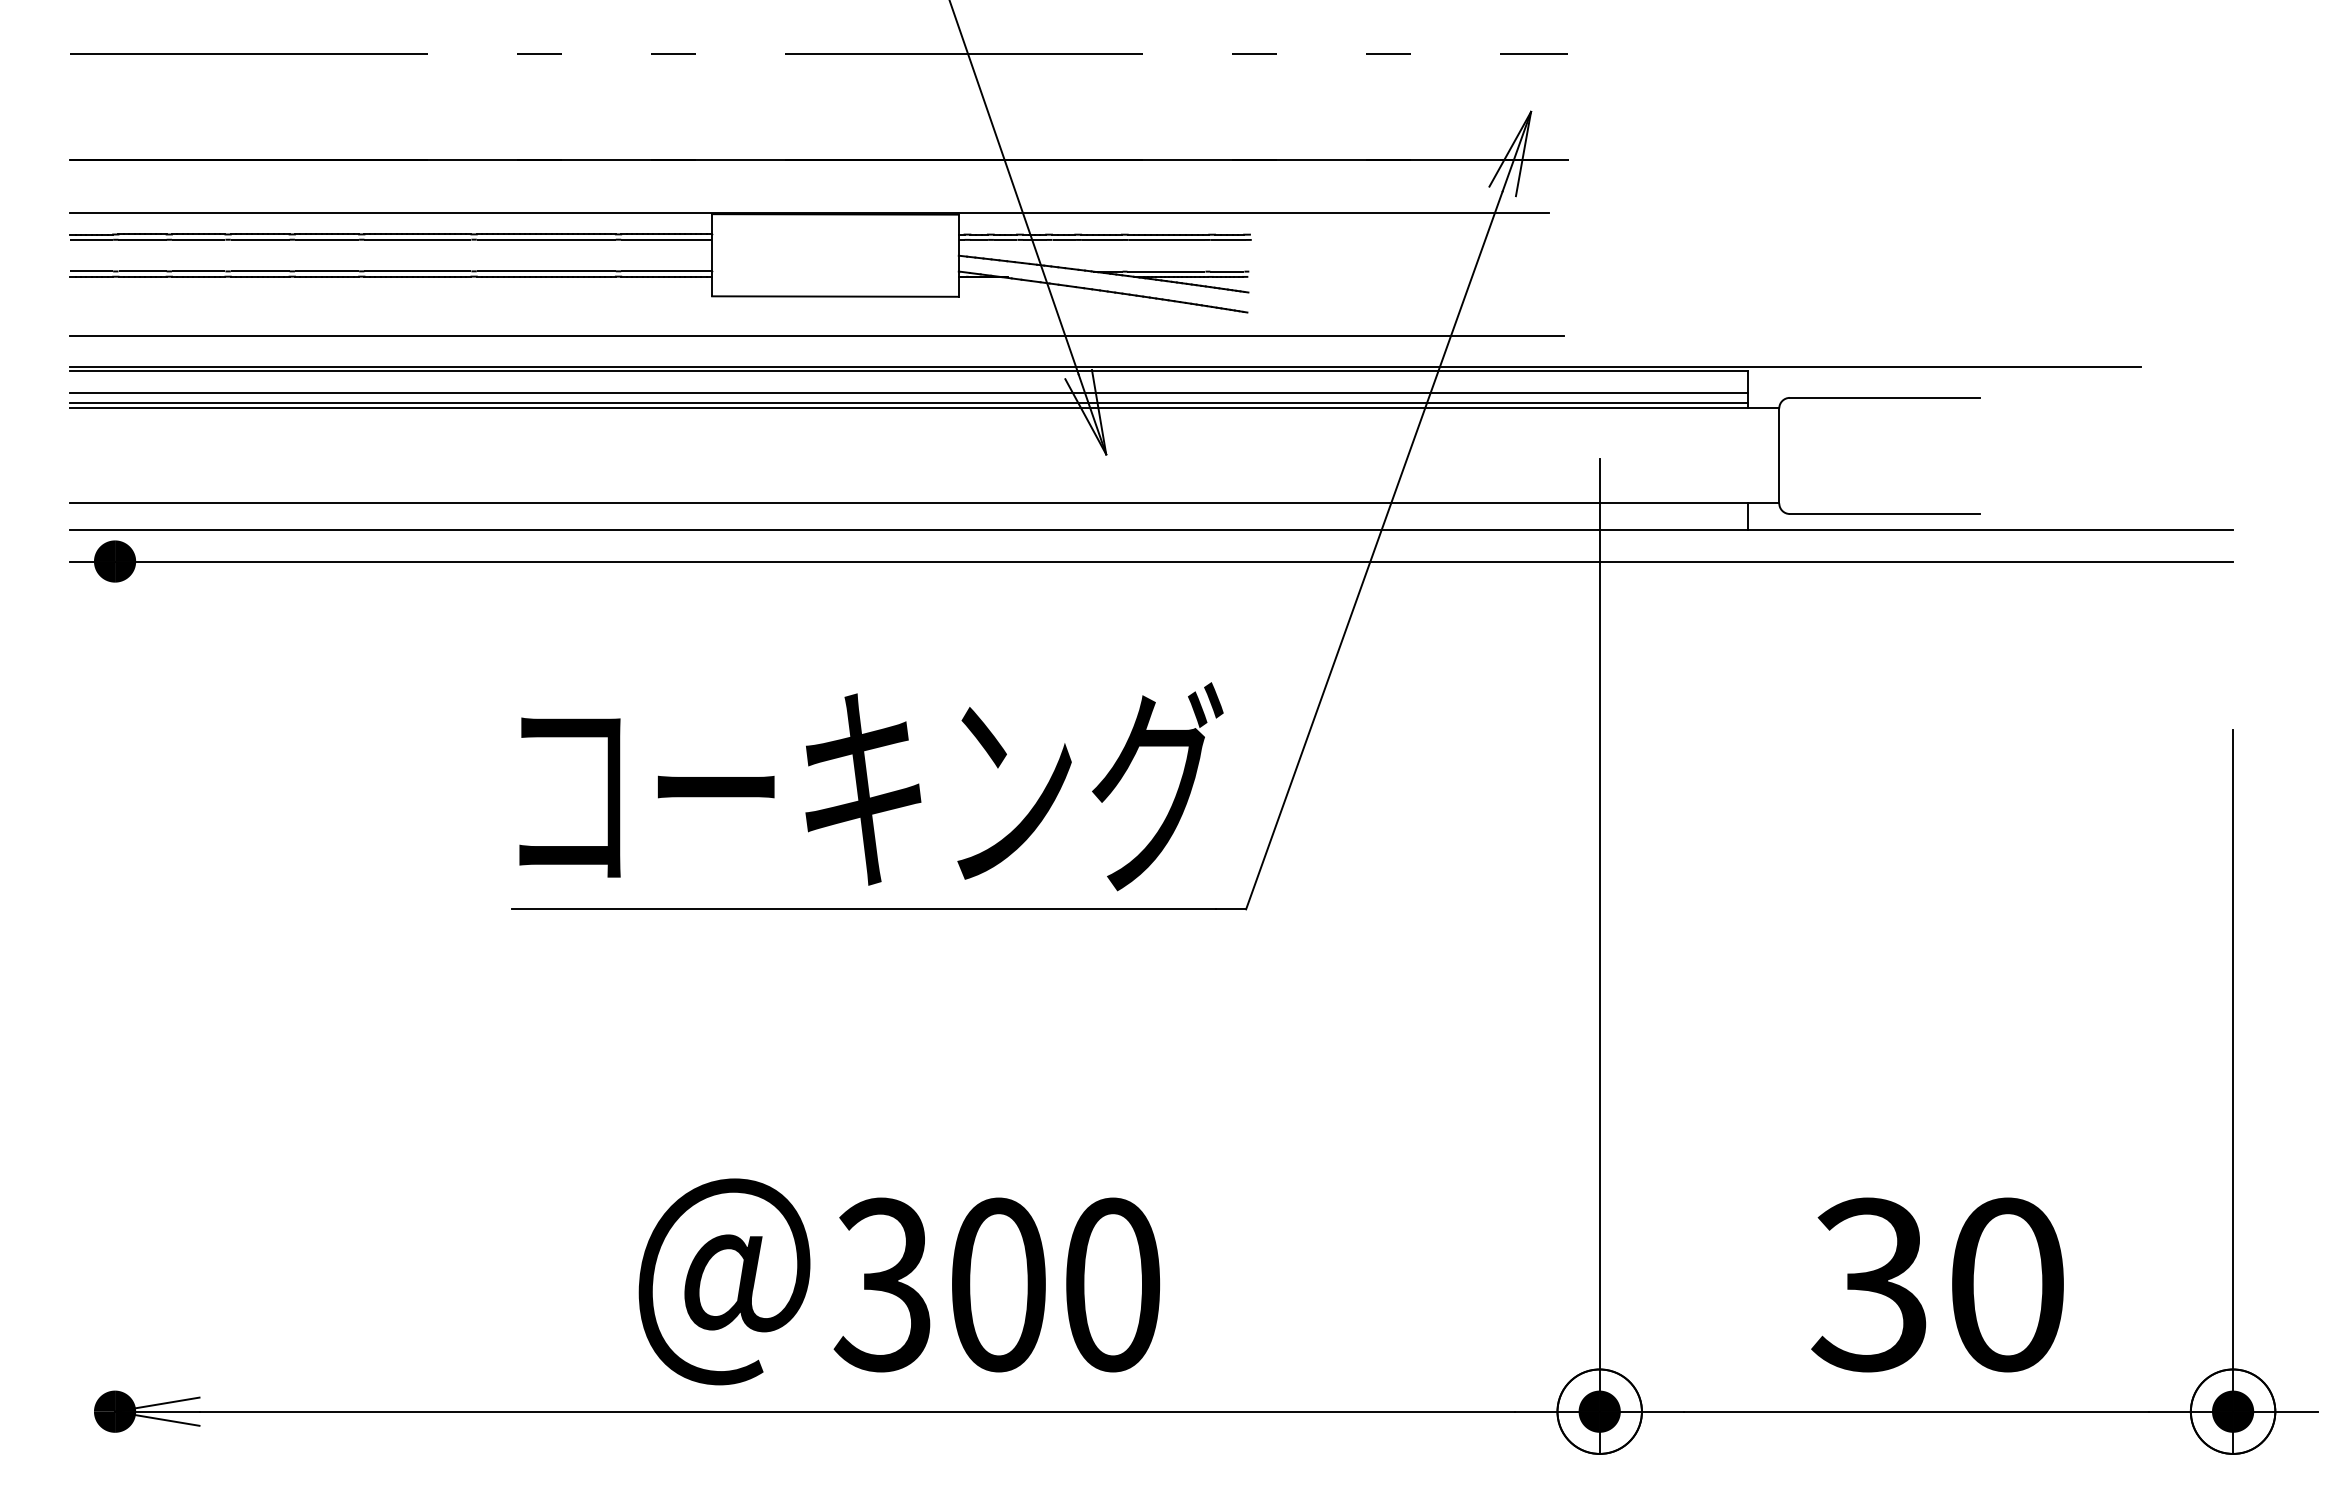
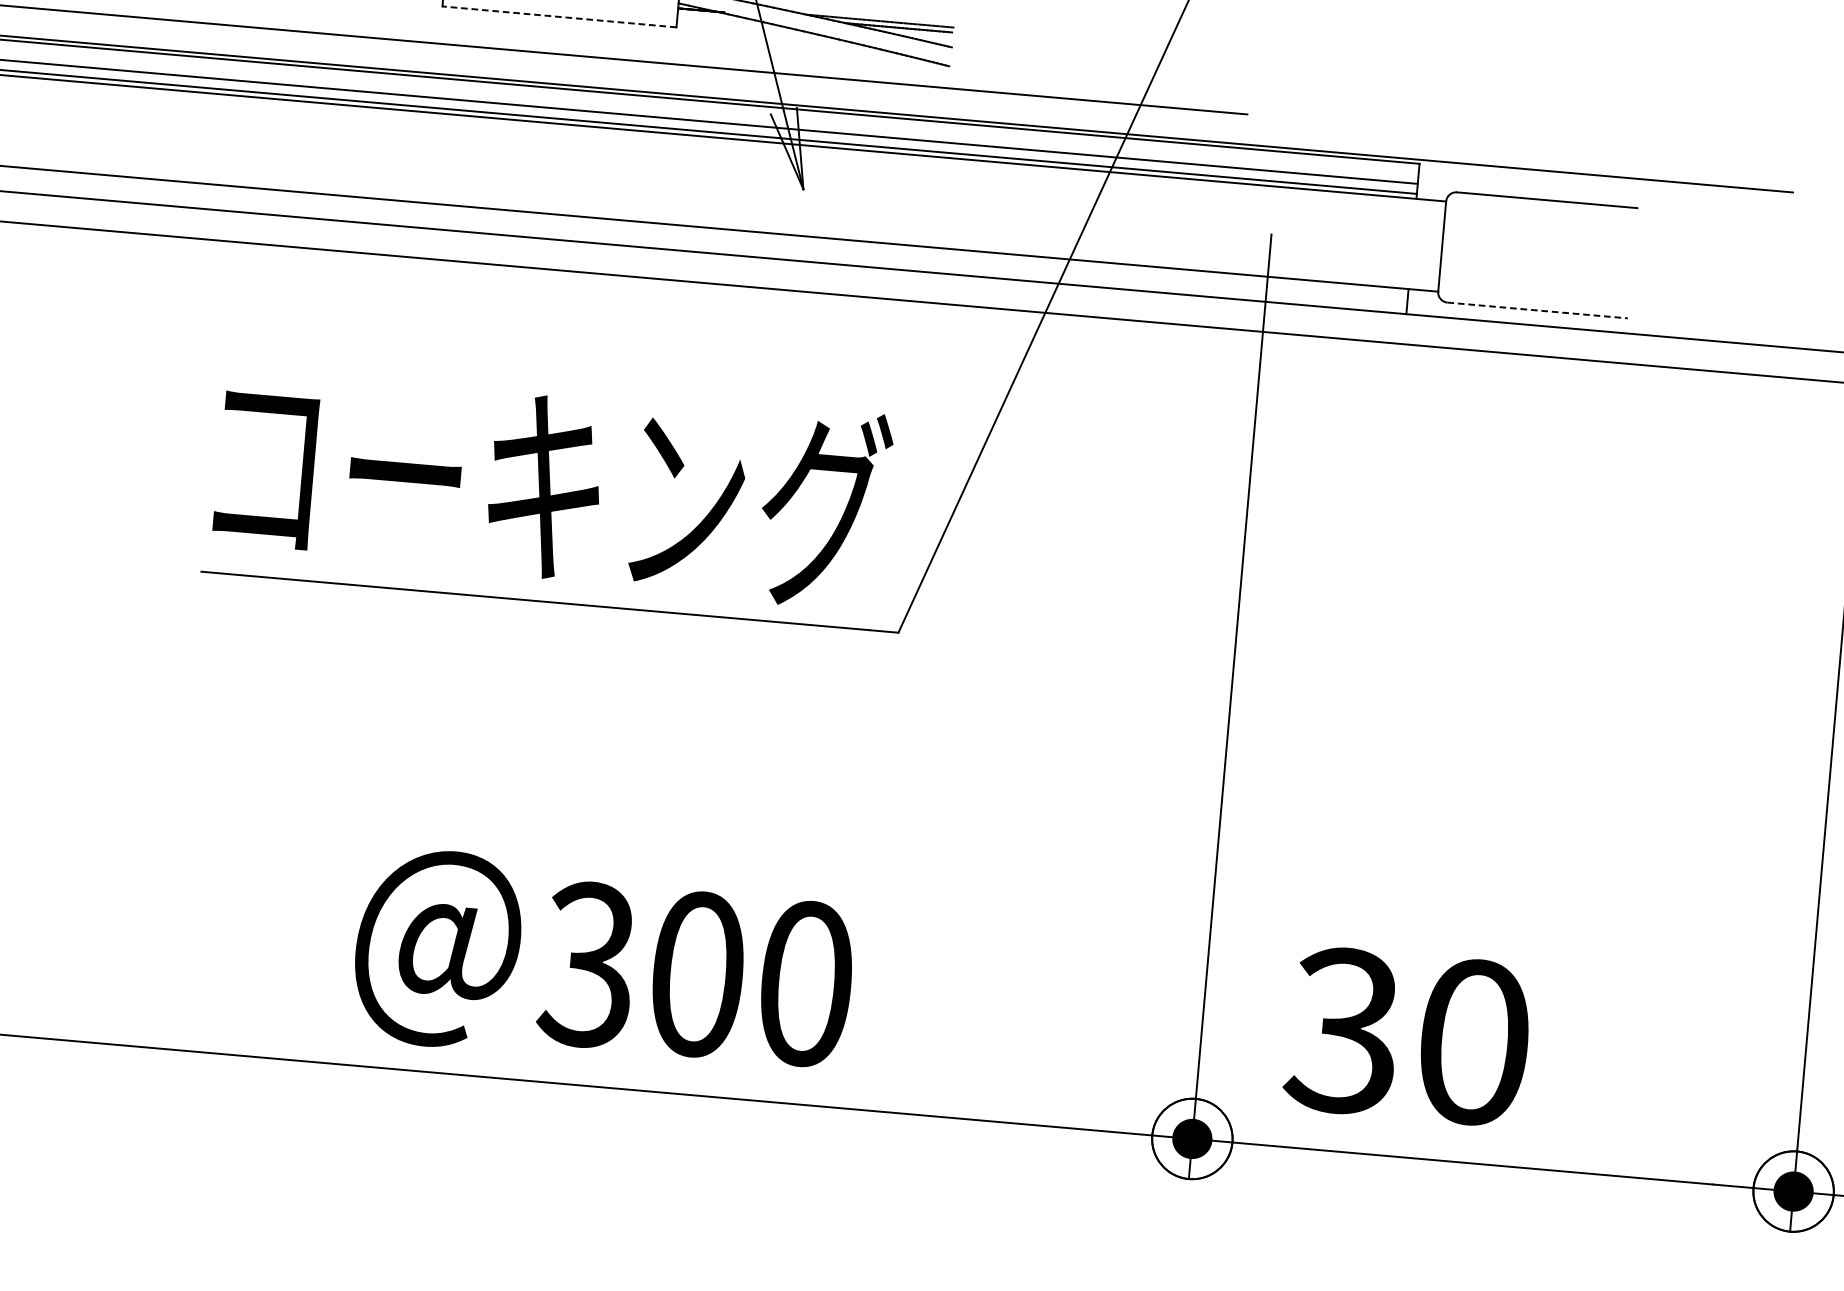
line: (834, 296) -> (558, 16), solid -> dashed
line: (1885, 514) -> (1538, 311), solid -> dashed
text: (898, 1281) -> (603, 962), moved
text: (1937, 1284) -> (1407, 1036), moved

